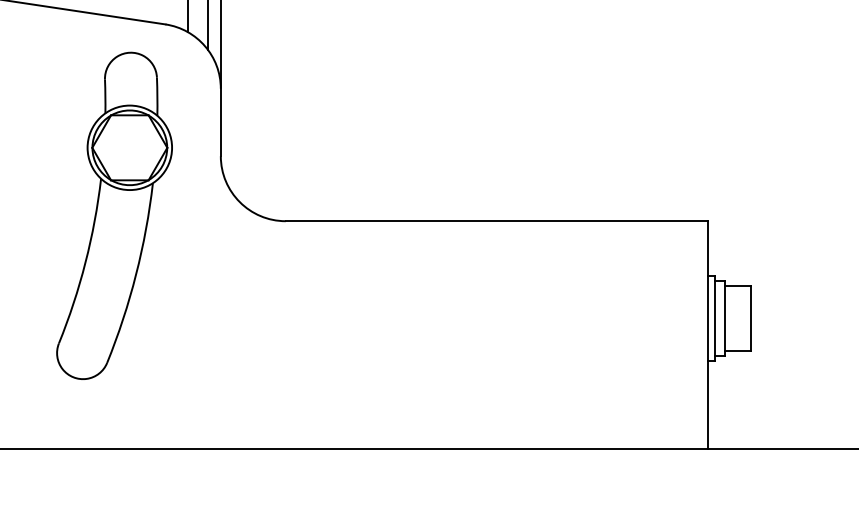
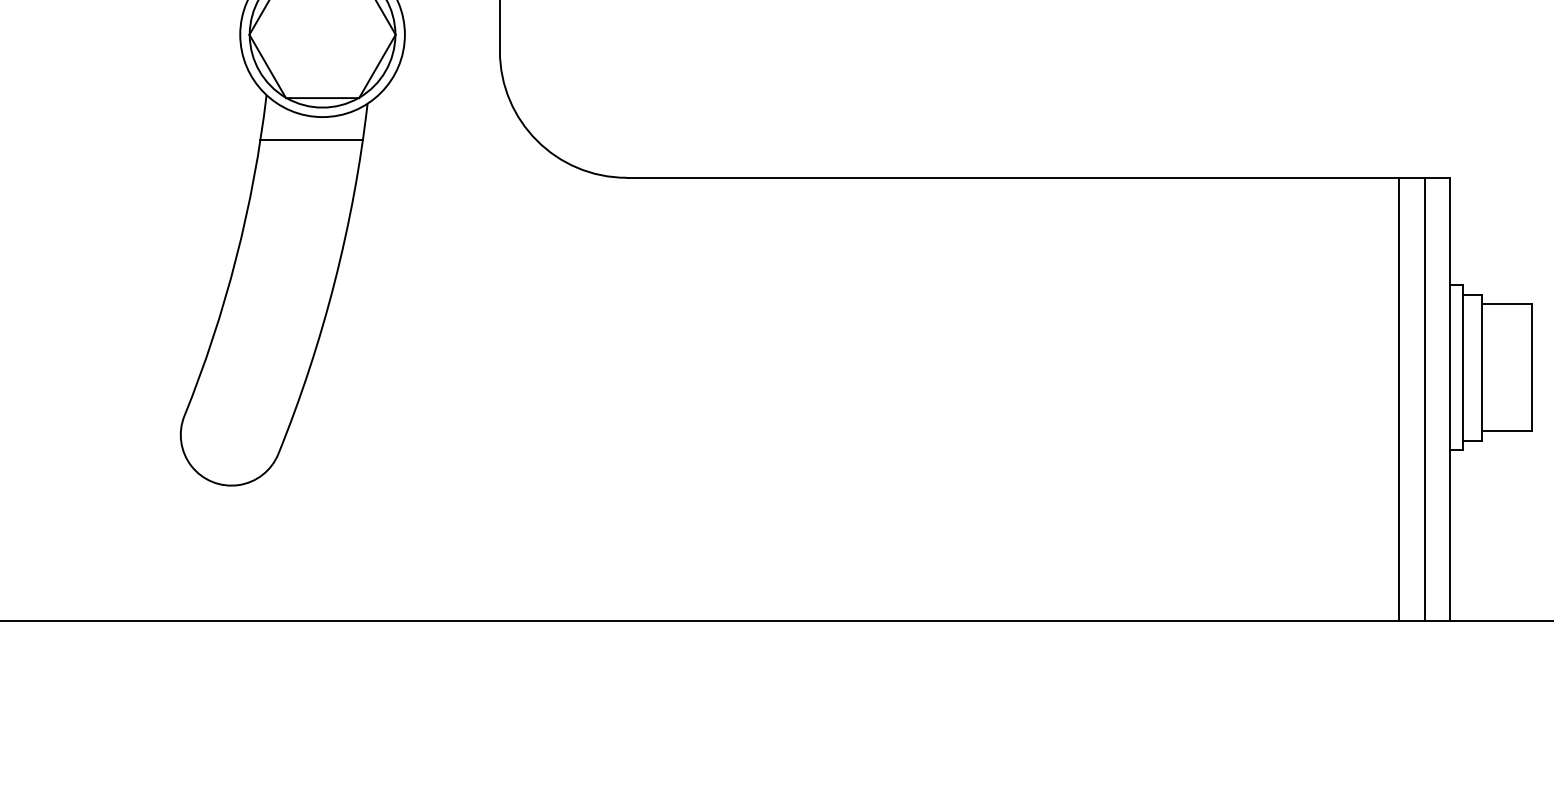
line: (123, 201) -> (310, 139), added
line: (682, 334) -> (1399, 398), added
line: (695, 334) -> (1425, 398), added

